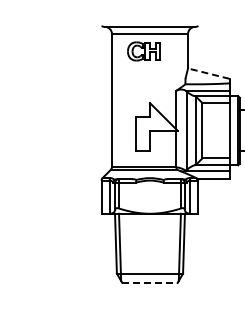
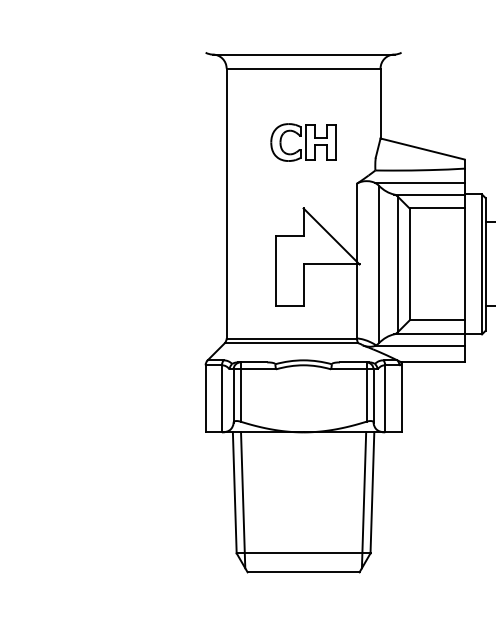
part: (143, 51) -> (302, 142), moved
line: (208, 73) -> (421, 148), dashed -> solid
line: (149, 282) -> (302, 571), dashed -> solid

